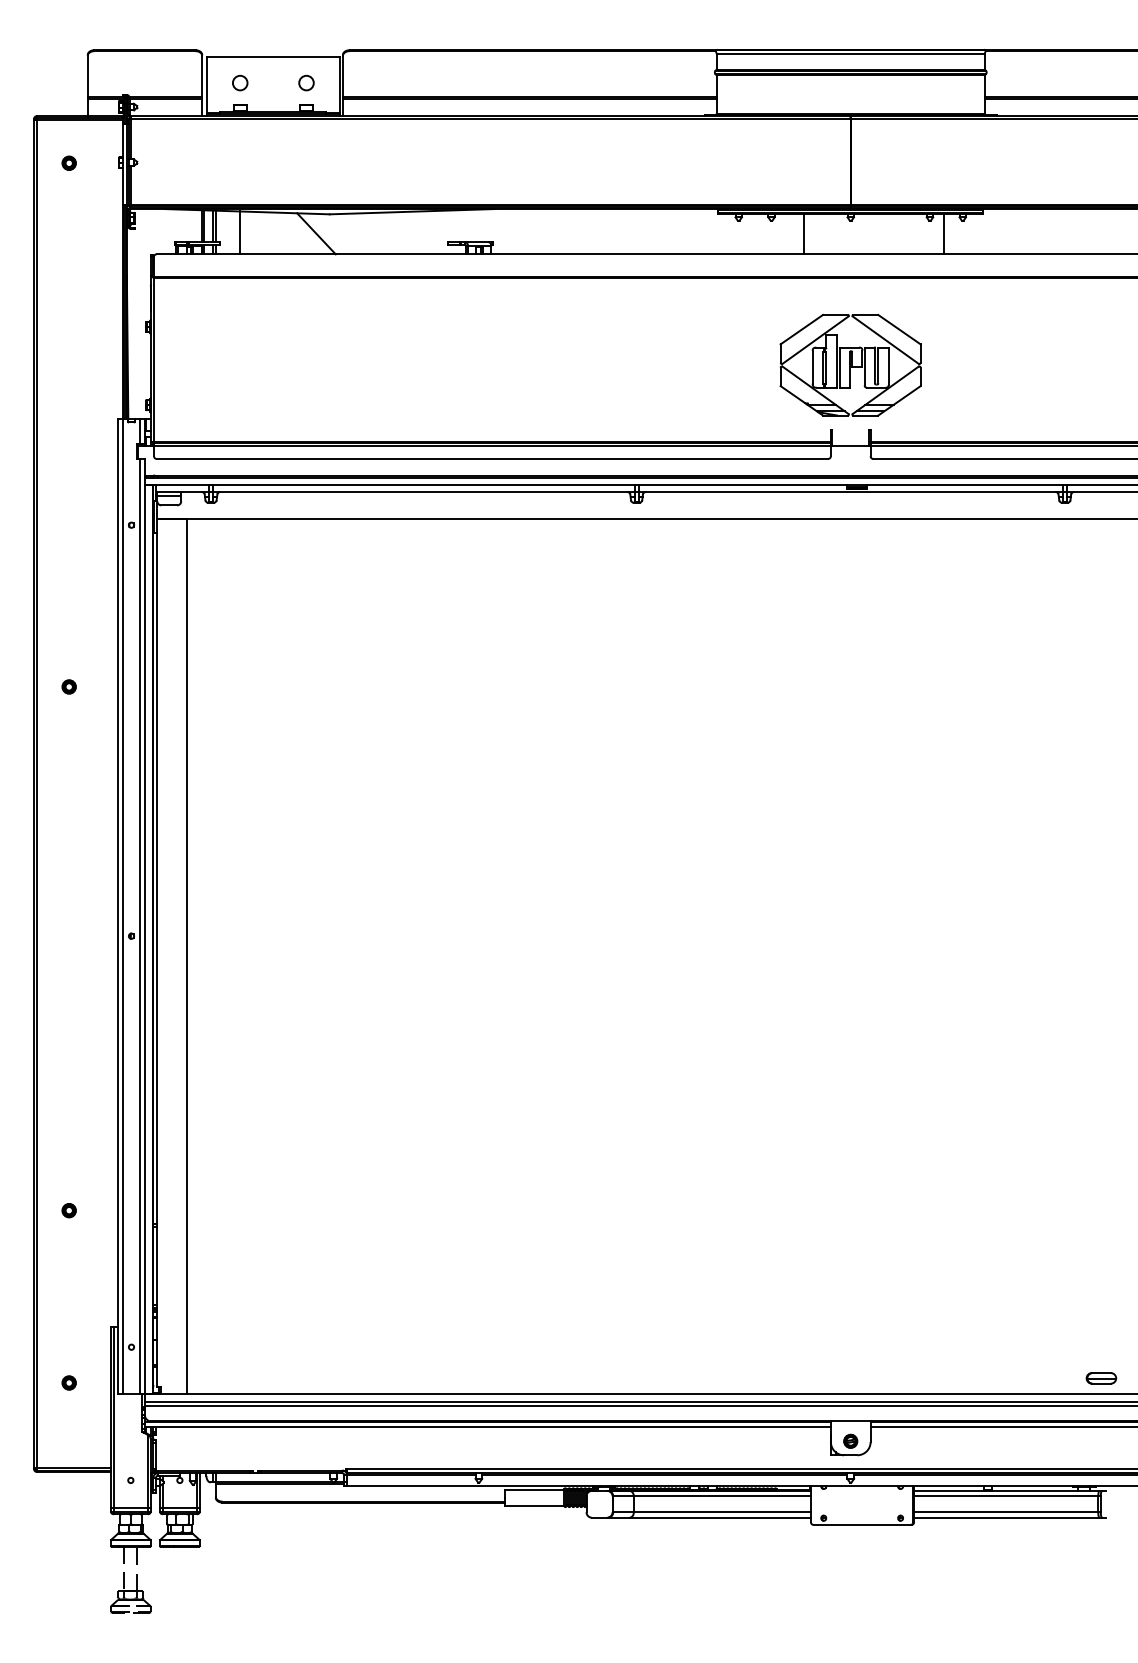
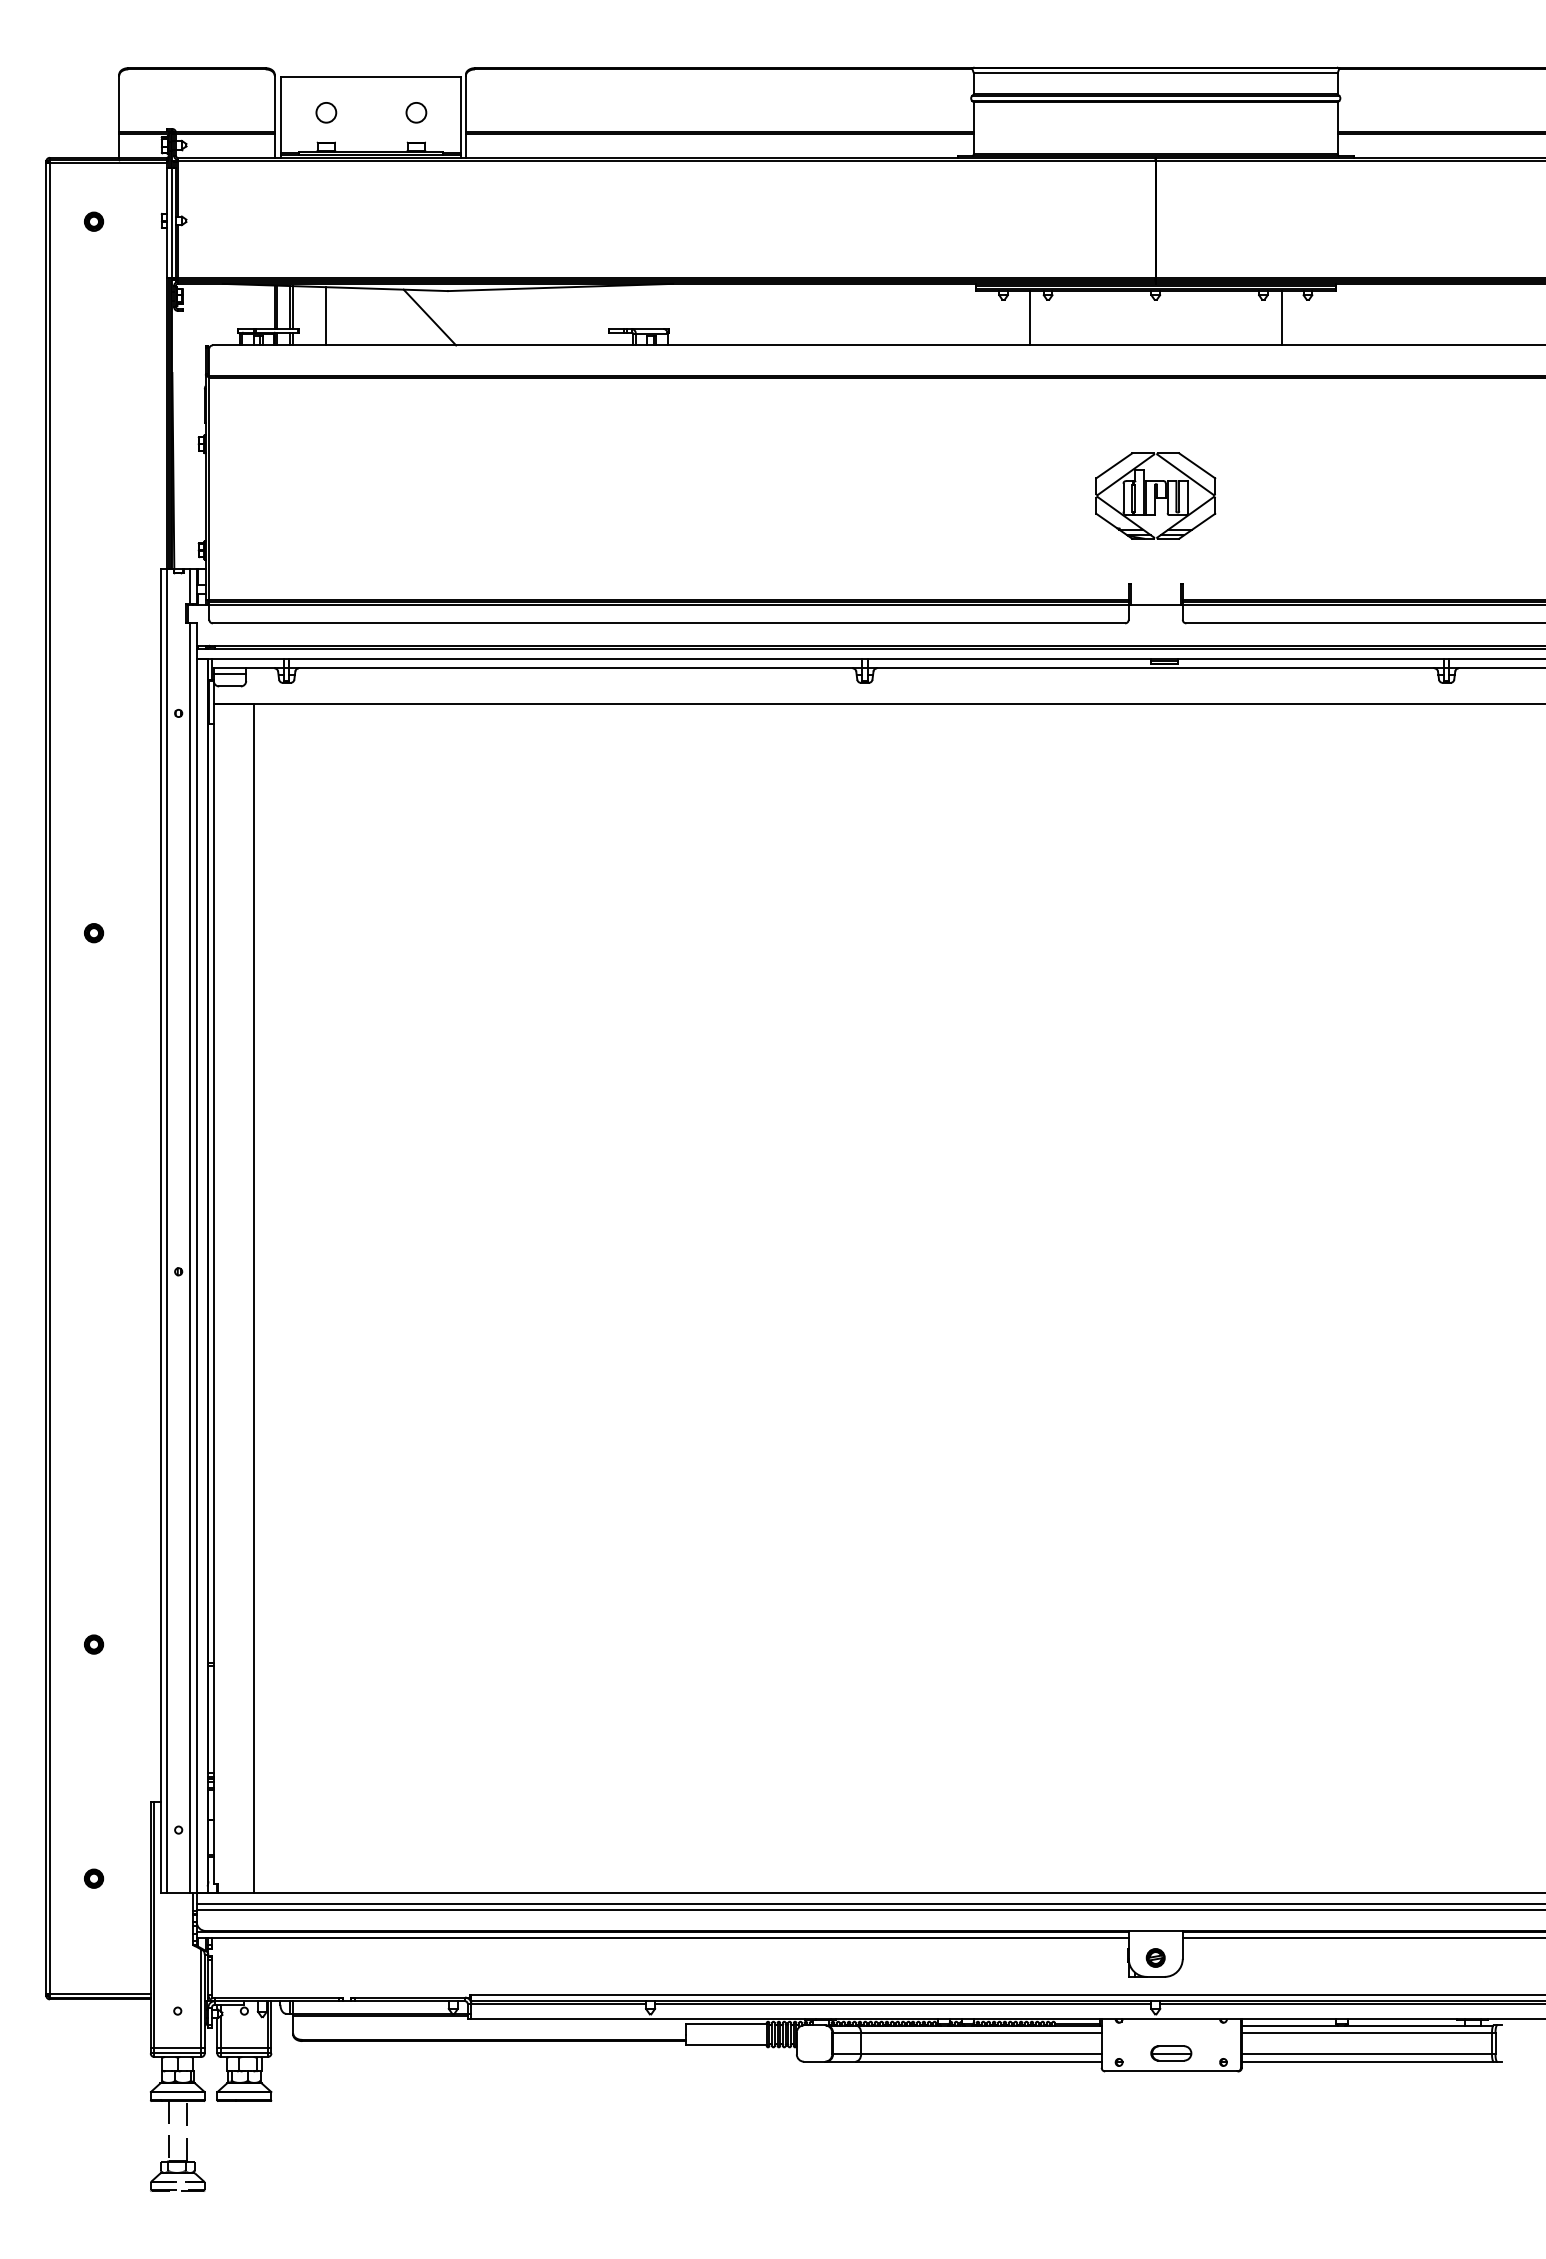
line: (803, 234) -> (1029, 318), moved
part: (850, 364) -> (1155, 495), size x0.62
part: (1101, 1378) -> (1171, 2053), moved

